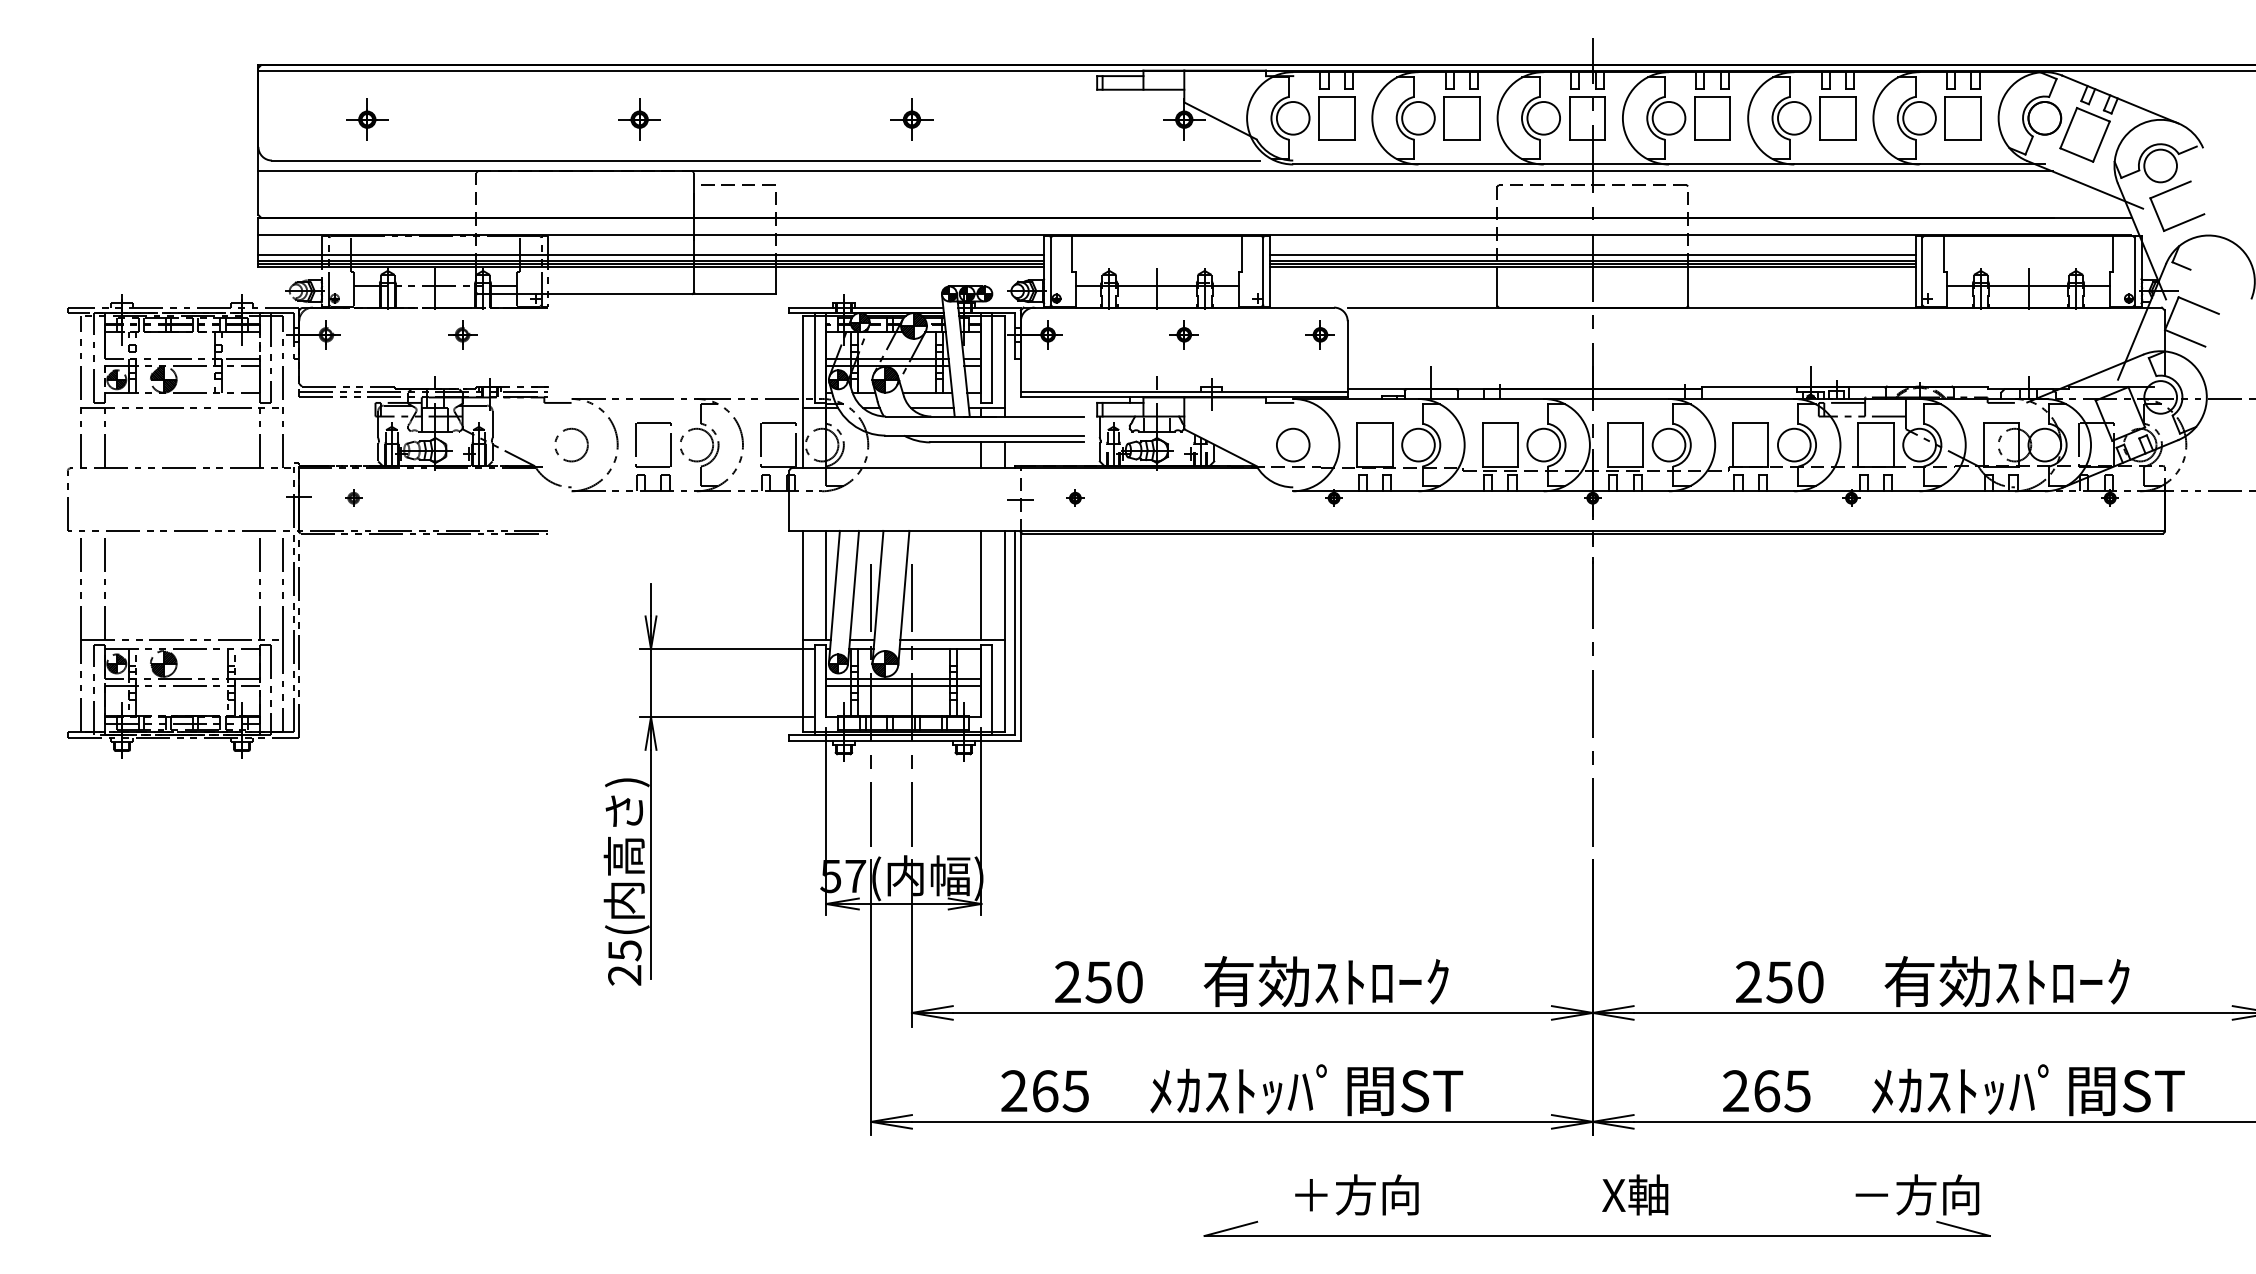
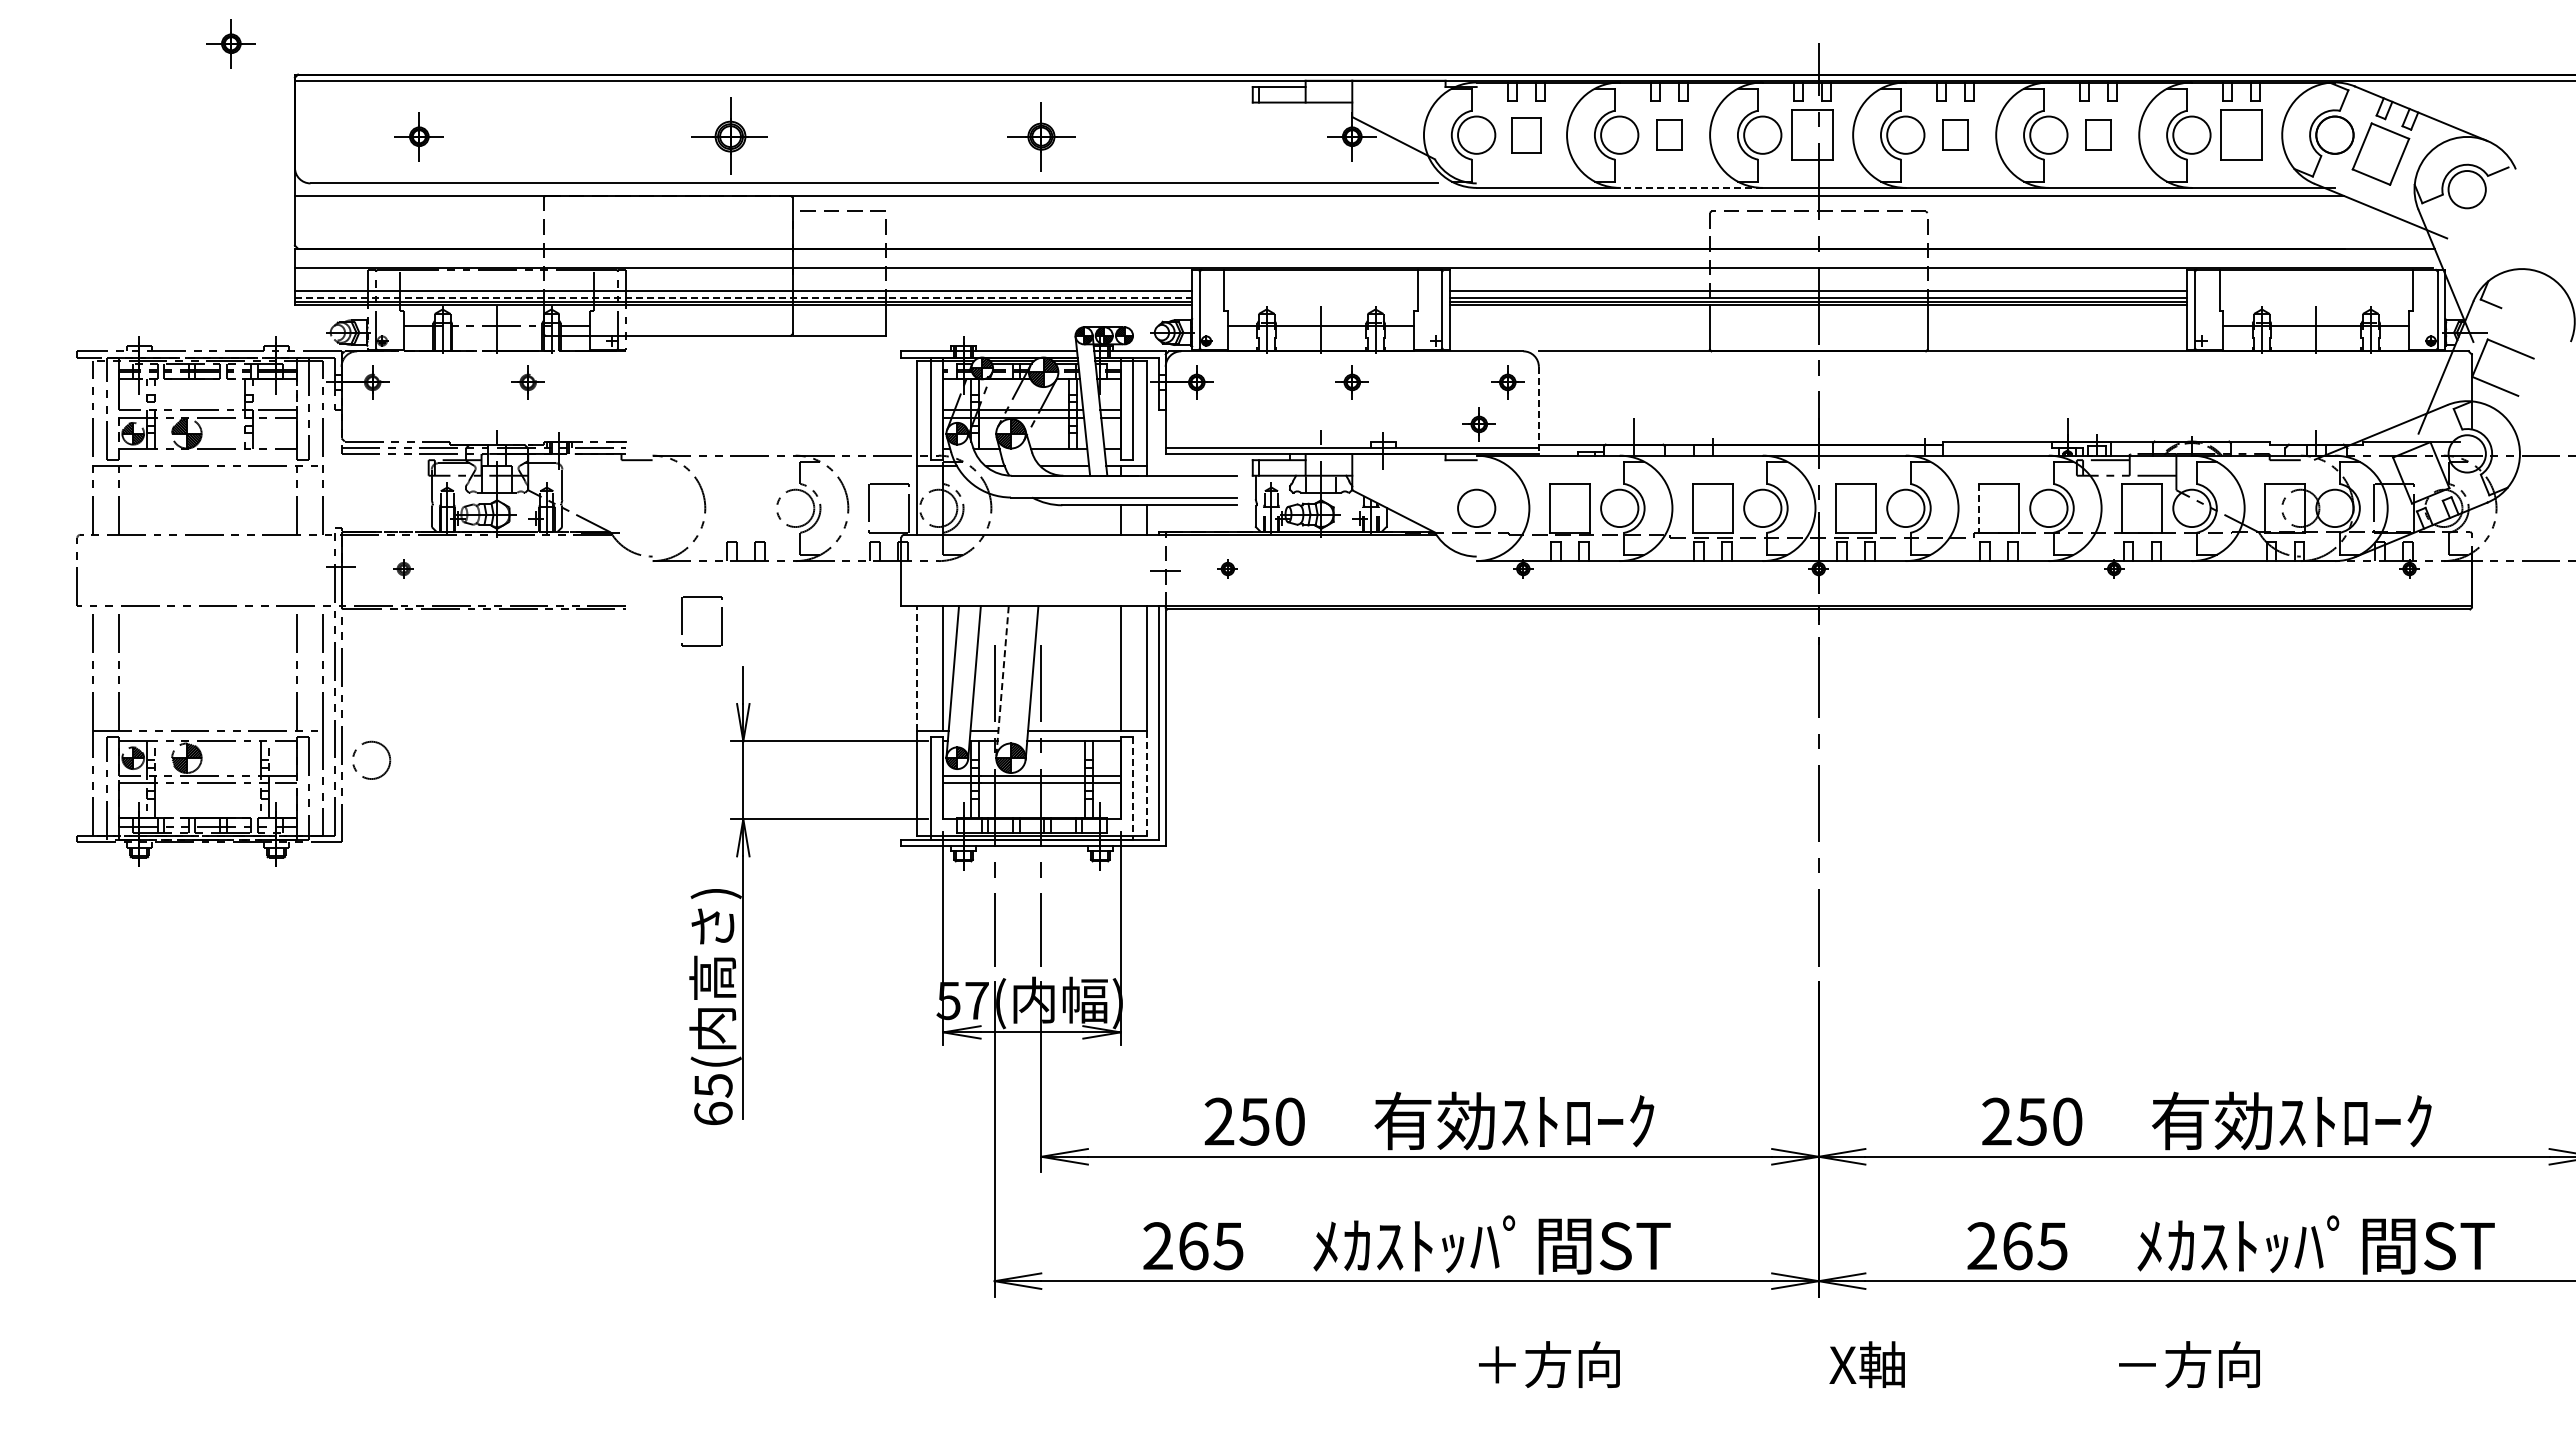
part: (201, 38) -> (230, 43), added
part: (1336, 117) -> (1526, 134), size x0.7
part: (1462, 117) -> (1669, 134), size x0.6
part: (1712, 117) -> (1955, 134), size x0.6
part: (1837, 117) -> (2098, 134), size x0.6
part: (638, 119) -> (729, 136), size x1.6
part: (911, 119) -> (1040, 136), size x1.4
line: (1481, 164) -> (1691, 187), solid -> dashed
part: (2172, 190) -> (2480, 217), removed
line: (651, 260) -> (743, 297), solid -> dashed
line: (1347, 359) -> (1538, 410), solid -> dashed
part: (1294, 371) -> (1478, 424), added
circle: (571, 444) -> (371, 759), moved
part: (636, 445) -> (682, 621), moved
line: (1732, 445) -> (1978, 508), solid -> dashed
line: (802, 585) -> (916, 668), solid -> dashed
line: (877, 596) -> (1002, 681), solid -> dashed
line: (1004, 686) -> (1147, 783), solid -> dashed
line: (992, 690) -> (1133, 788), solid -> dashed
text: (624, 975) -> (713, 1113), 25( -> 65(
part: (1596, 1235) -> (1823, 1411), removed

